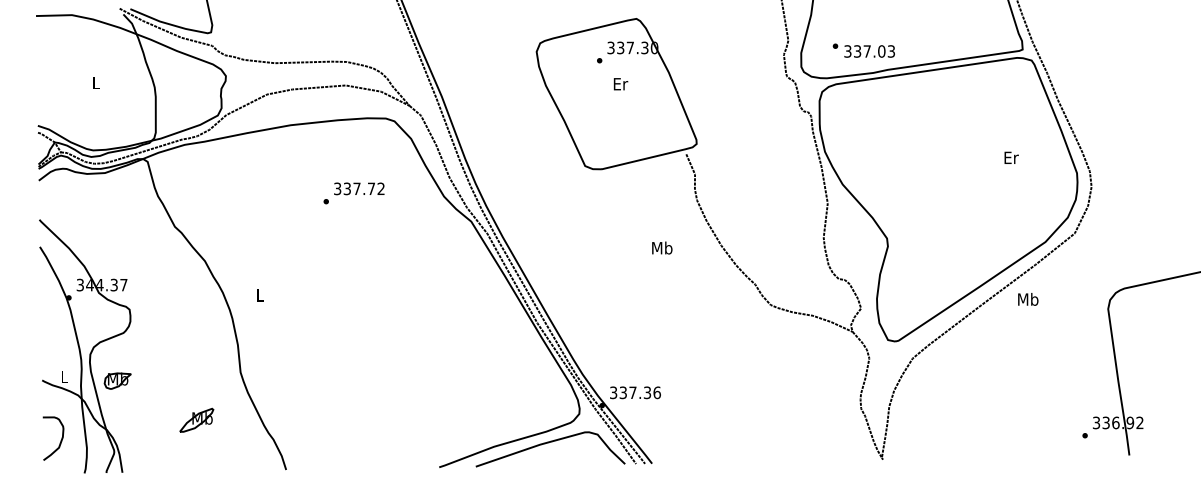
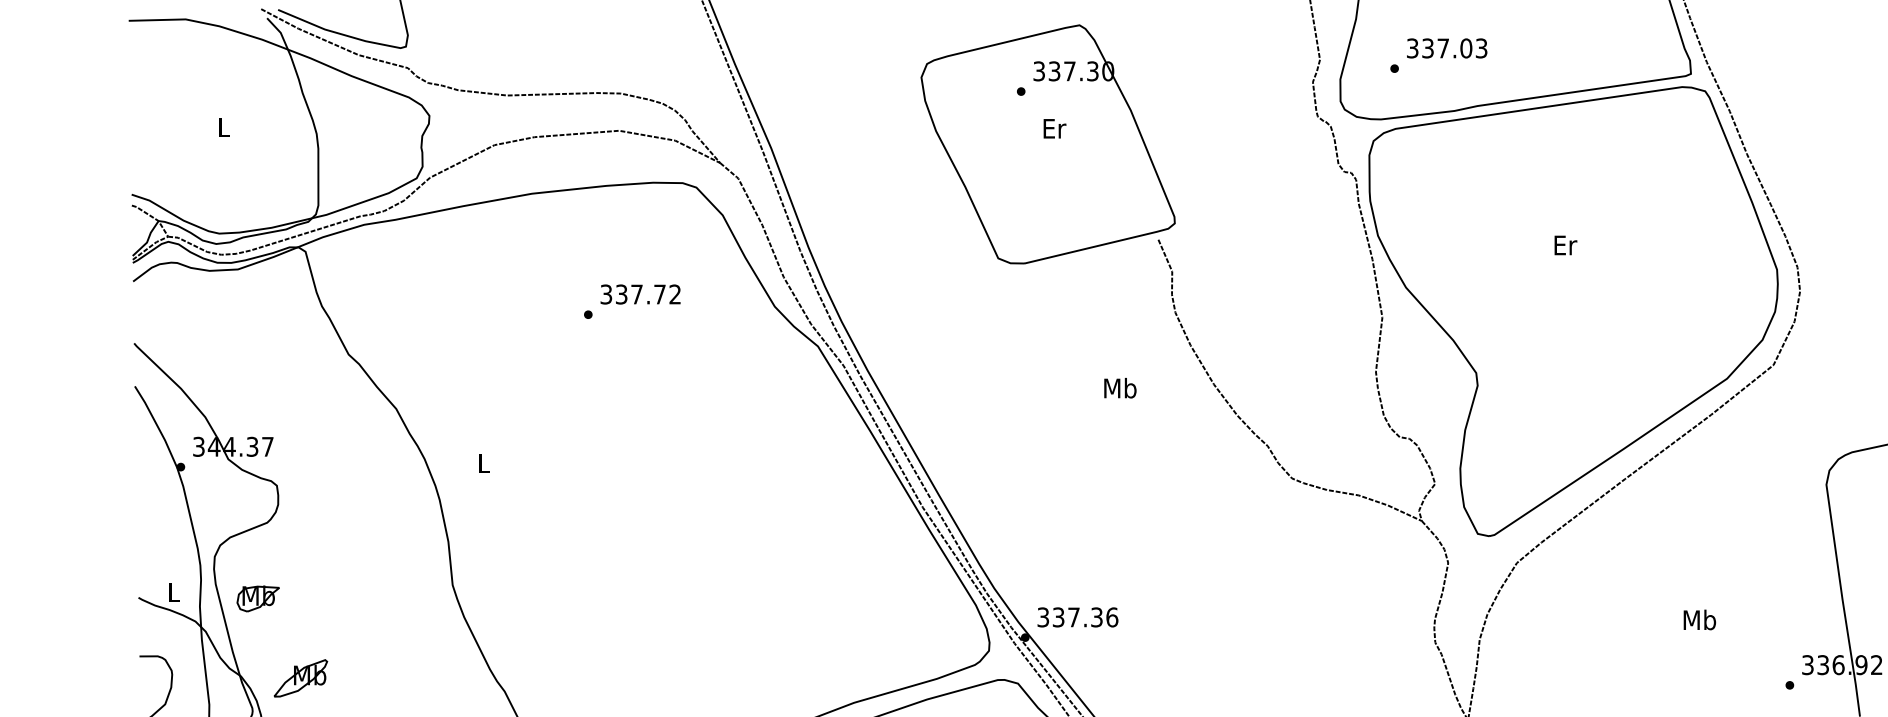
text: (869, 51) -> (1446, 48), moved
text: (1011, 157) -> (1565, 244), moved
text: (1028, 299) -> (1700, 620), moved
part: (196, 419) -> (300, 677), moved

